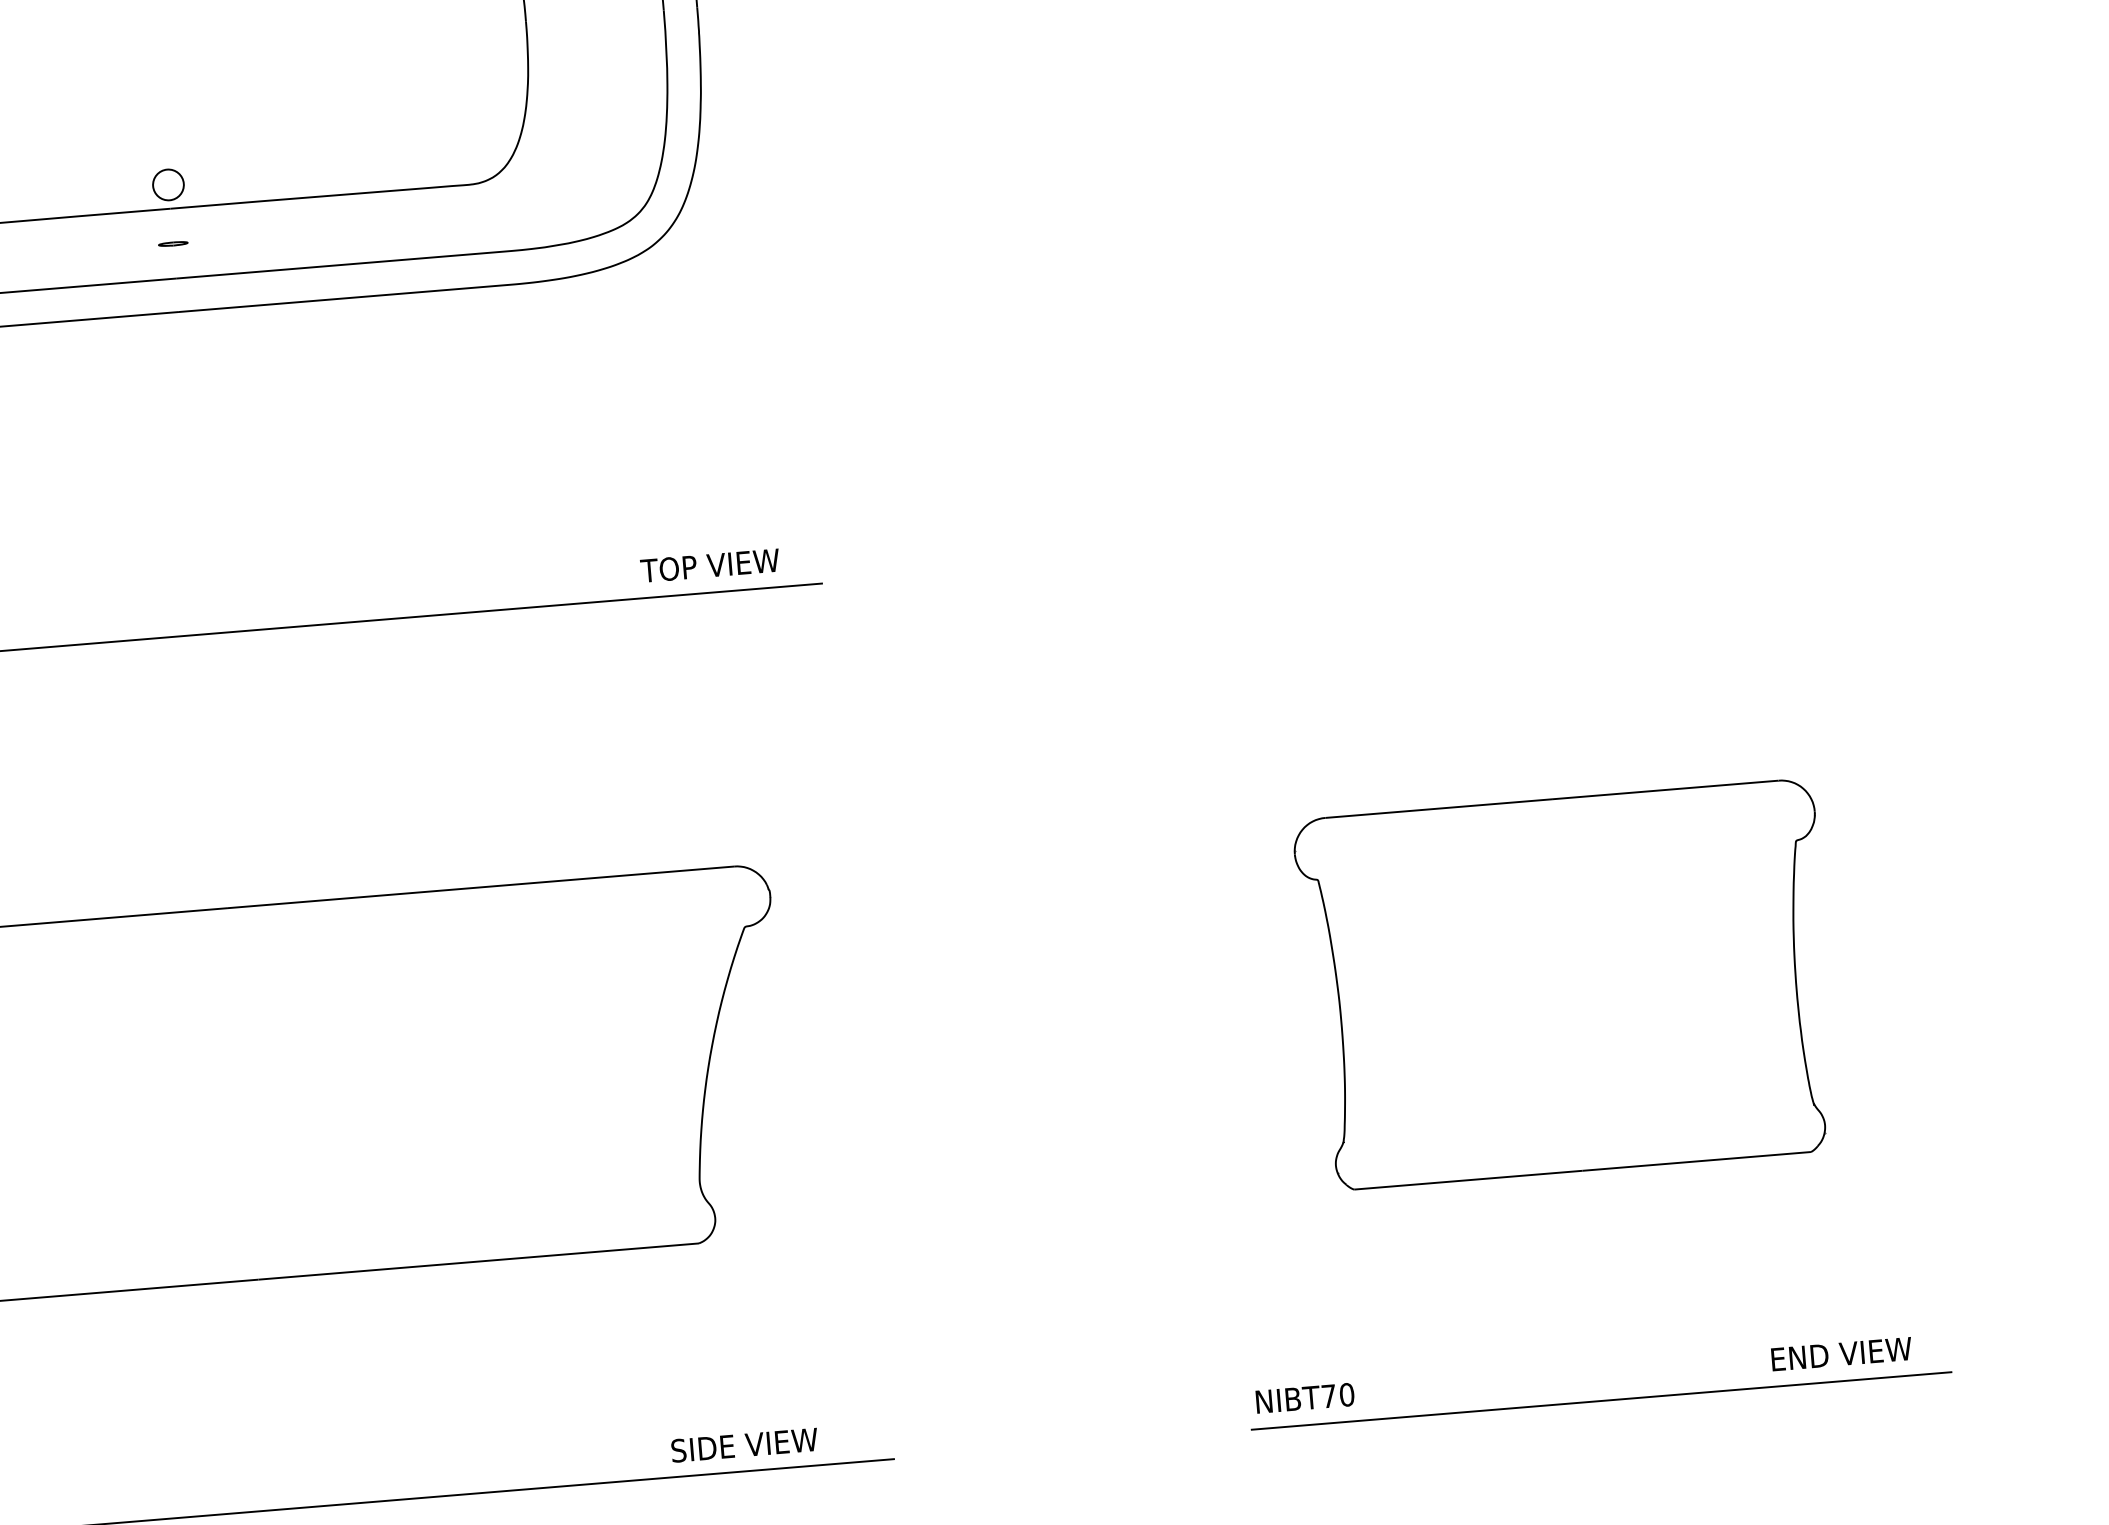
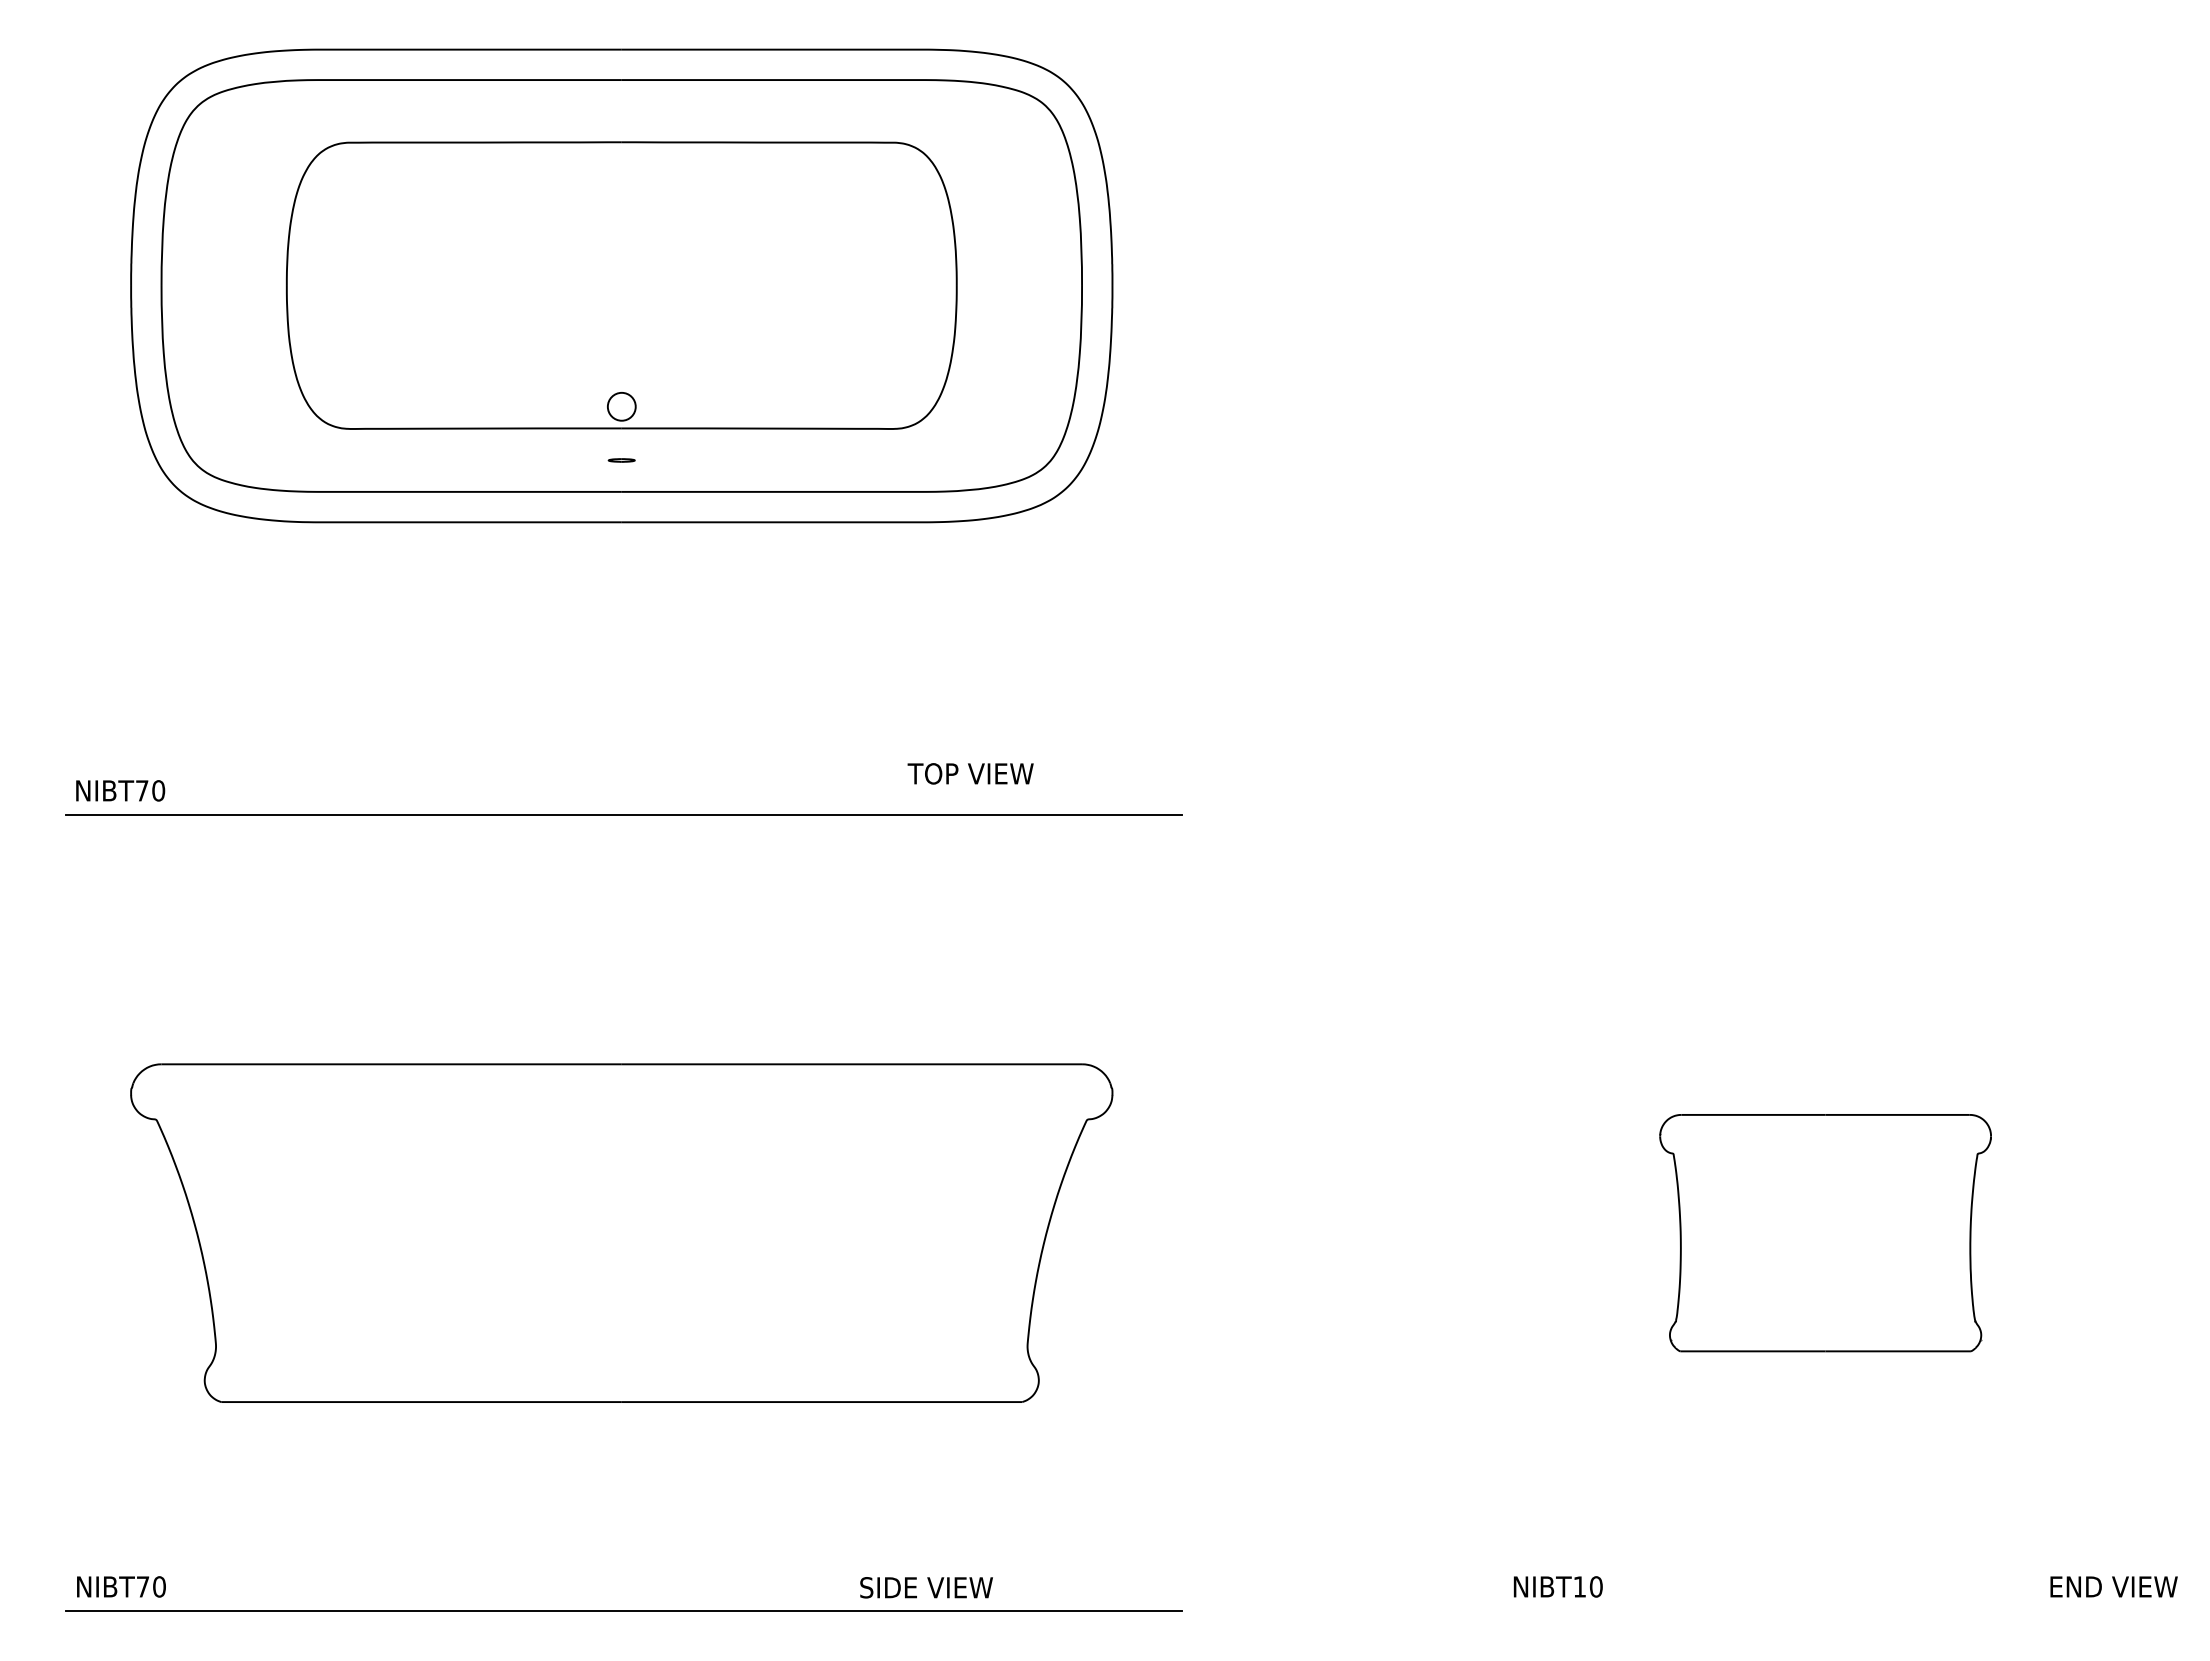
text: (709, 565) -> (970, 773), moved
part: (1567, 984) -> (1825, 1232), size x0.7
text: (1841, 1353) -> (2113, 1586), moved
text: (1328, 1395) -> (1579, 1586), NIBT70 -> NIBT10
line: (1601, 1401) -> (1825, 1611), removed
text: (744, 1445) -> (926, 1587), moved

